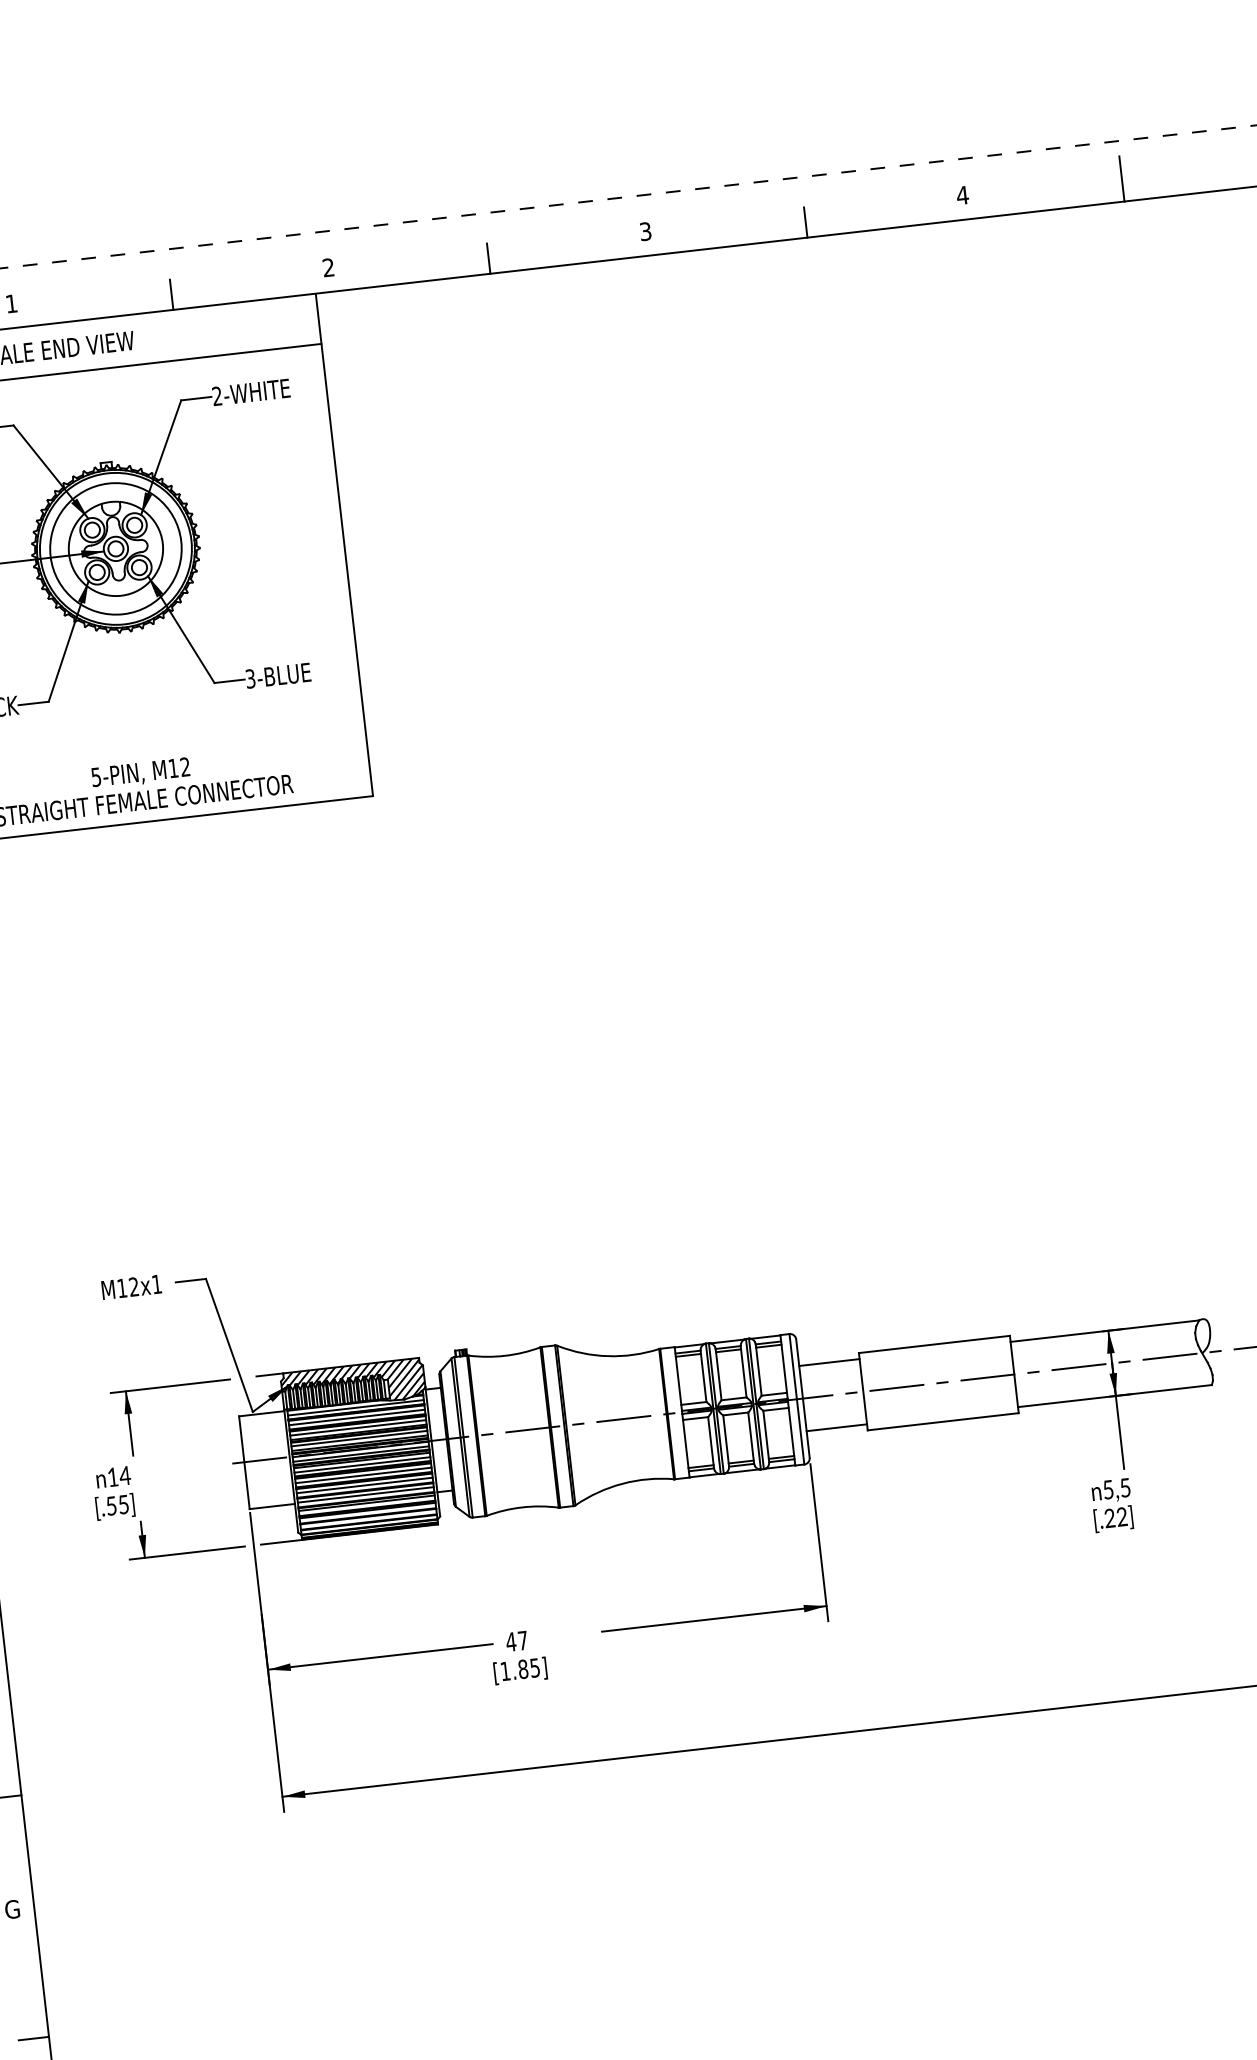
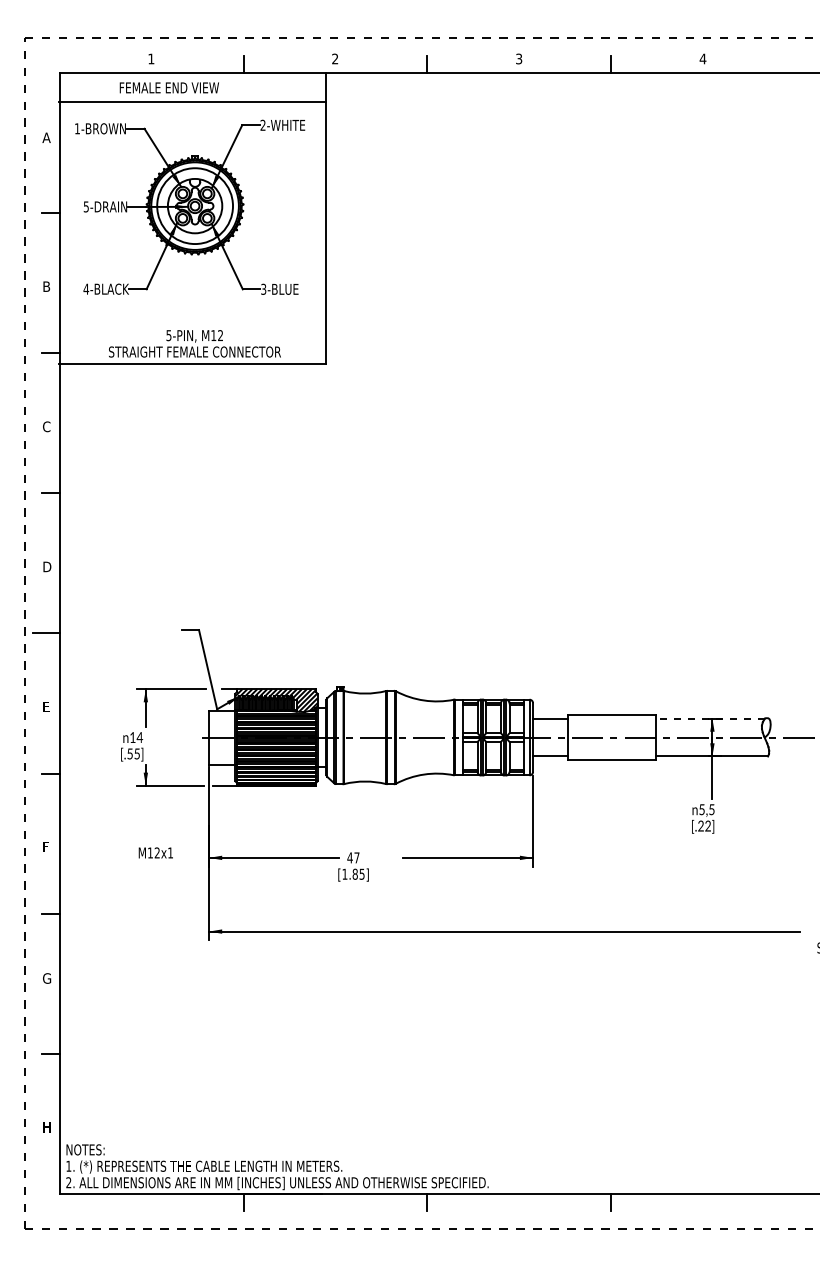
line: (1122, 178) -> (795, 59), removed
text: (130, 1286) -> (155, 852), moved
line: (1105, 1330) -> (710, 718), solid -> dashed

